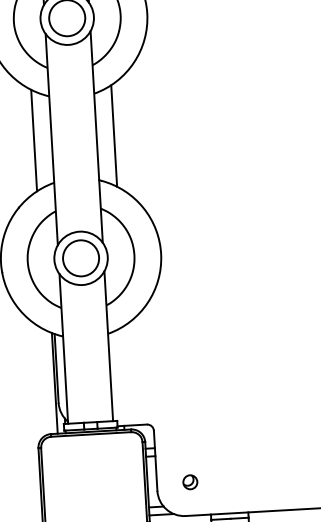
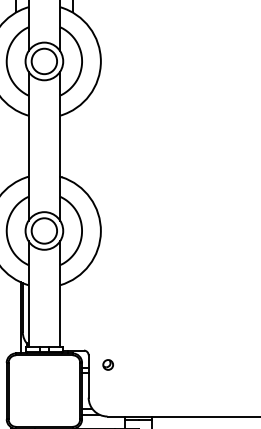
line: (113, 136) -> (72, 146), removed
line: (34, 140) -> (16, 146), removed
part: (189, 481) -> (107, 364), moved

